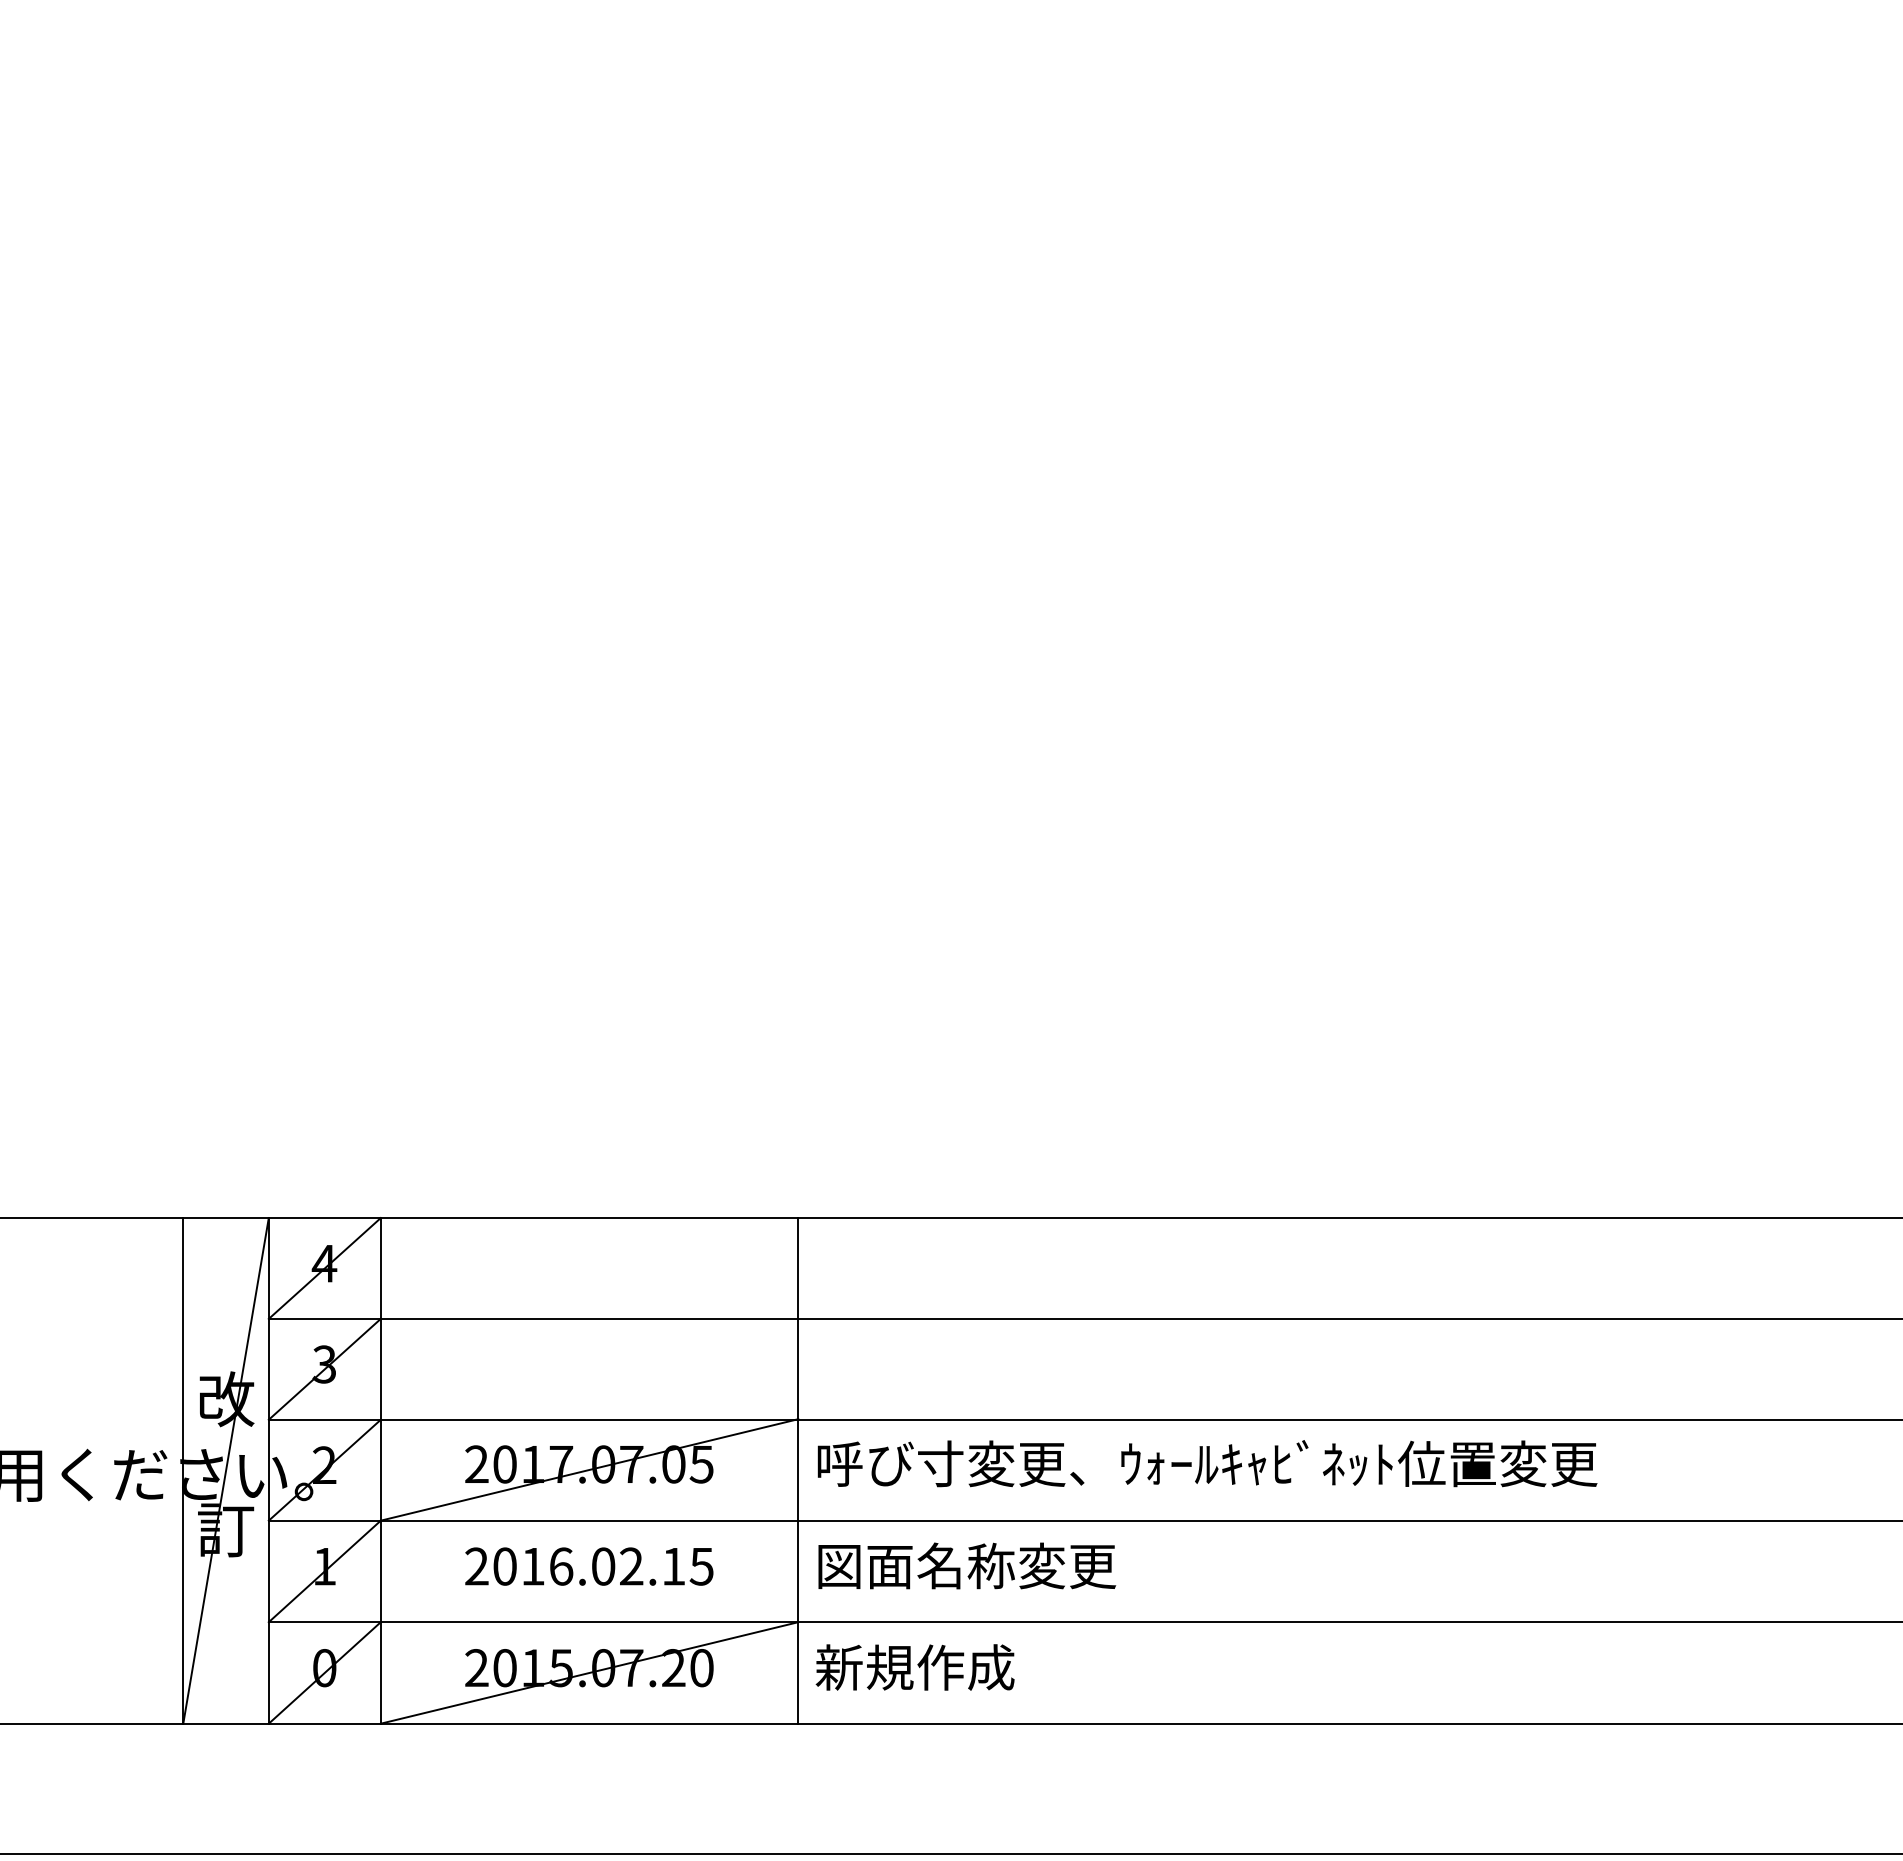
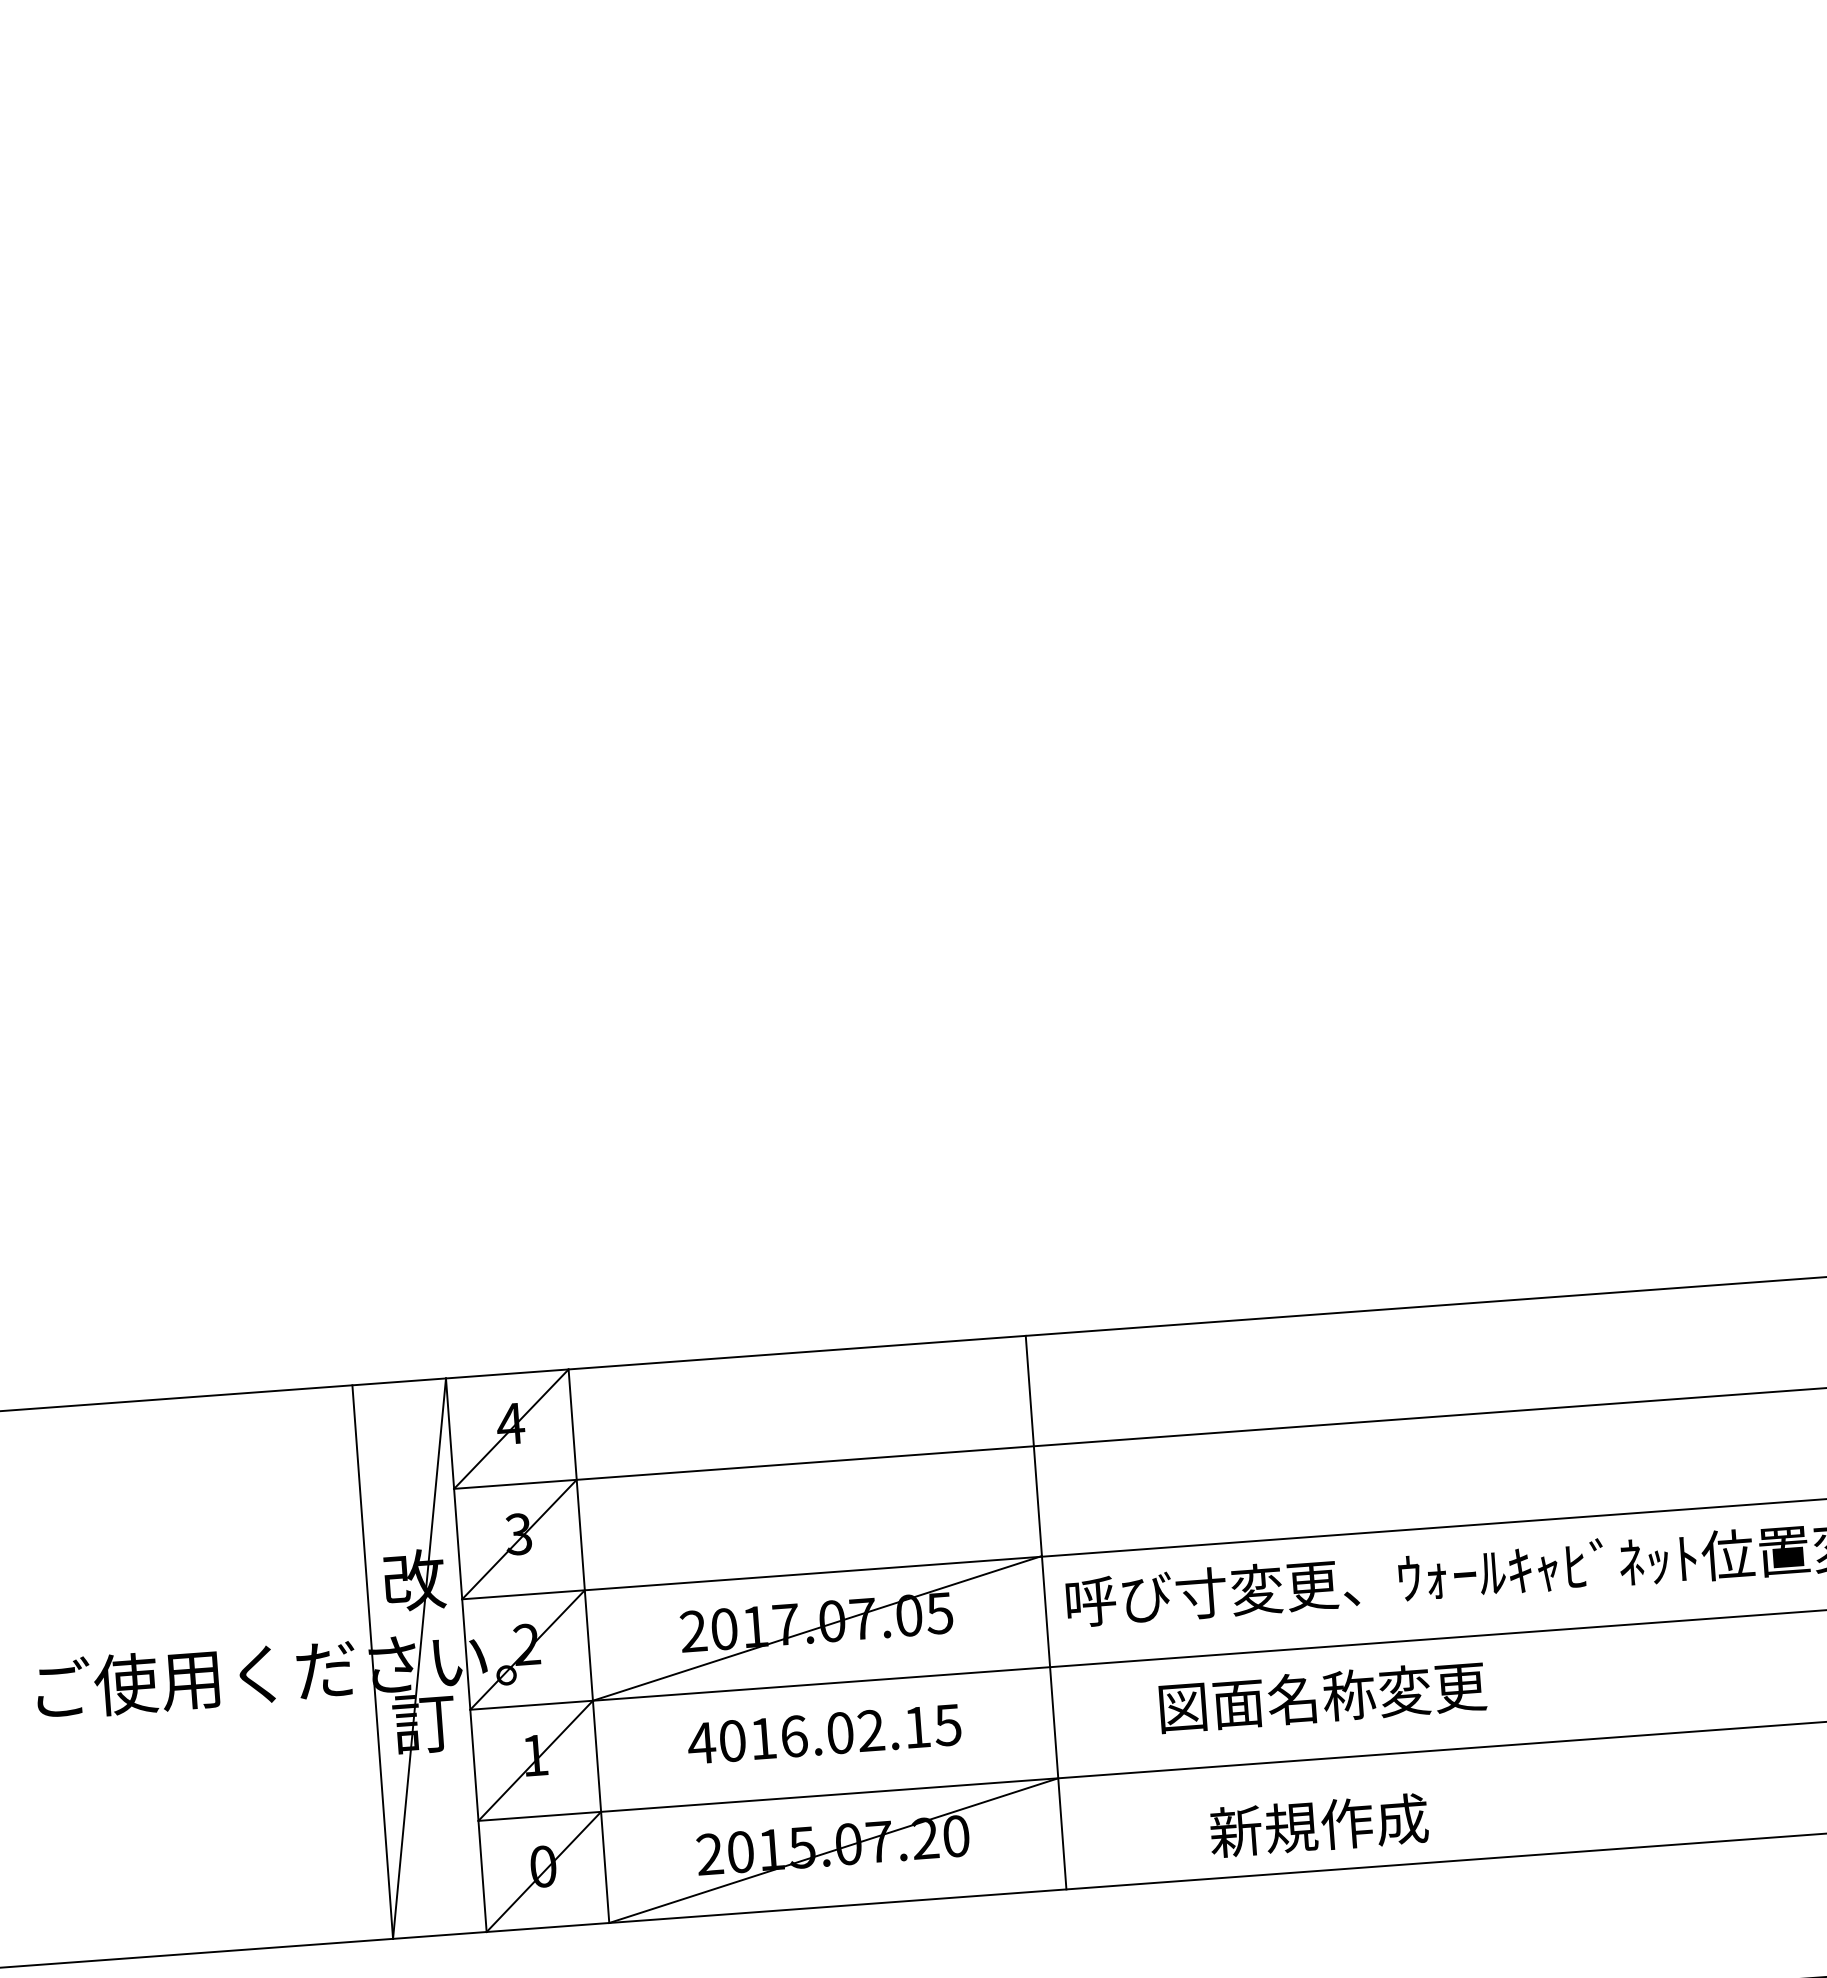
text: (967, 1565) -> (1323, 1696), moved
text: (476, 1566) -> (701, 1743), 2016.02.15 -> 4016.02.15
text: (914, 1667) -> (1318, 1825), moved

